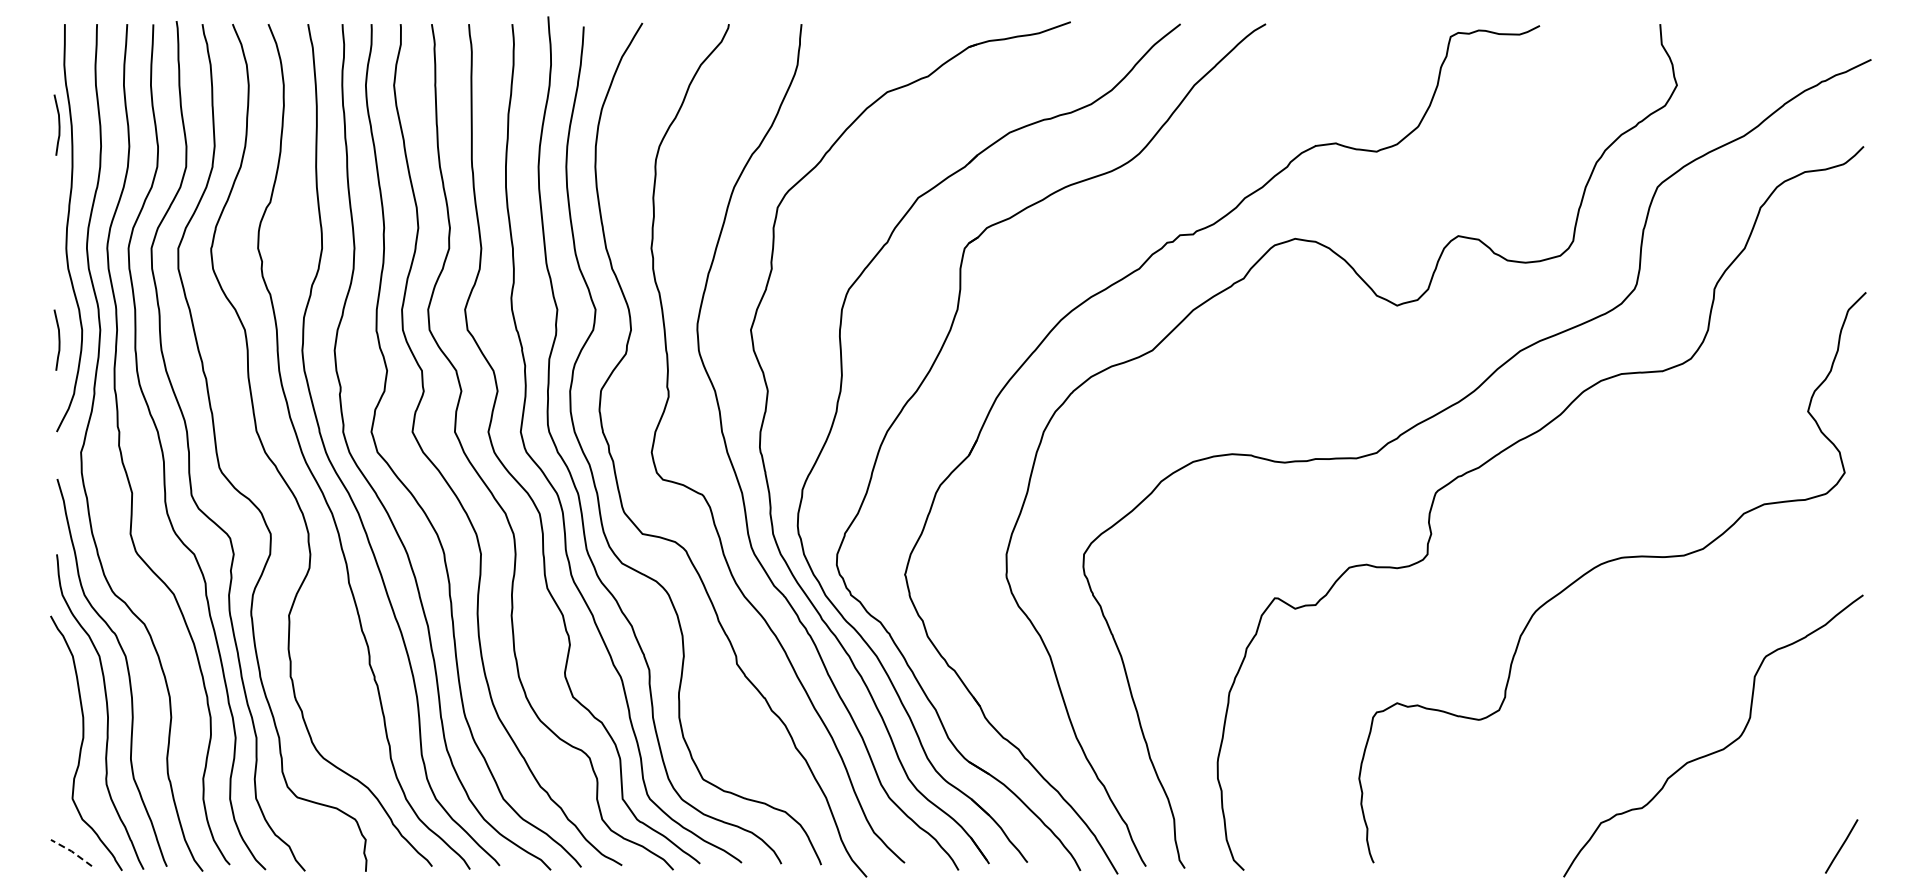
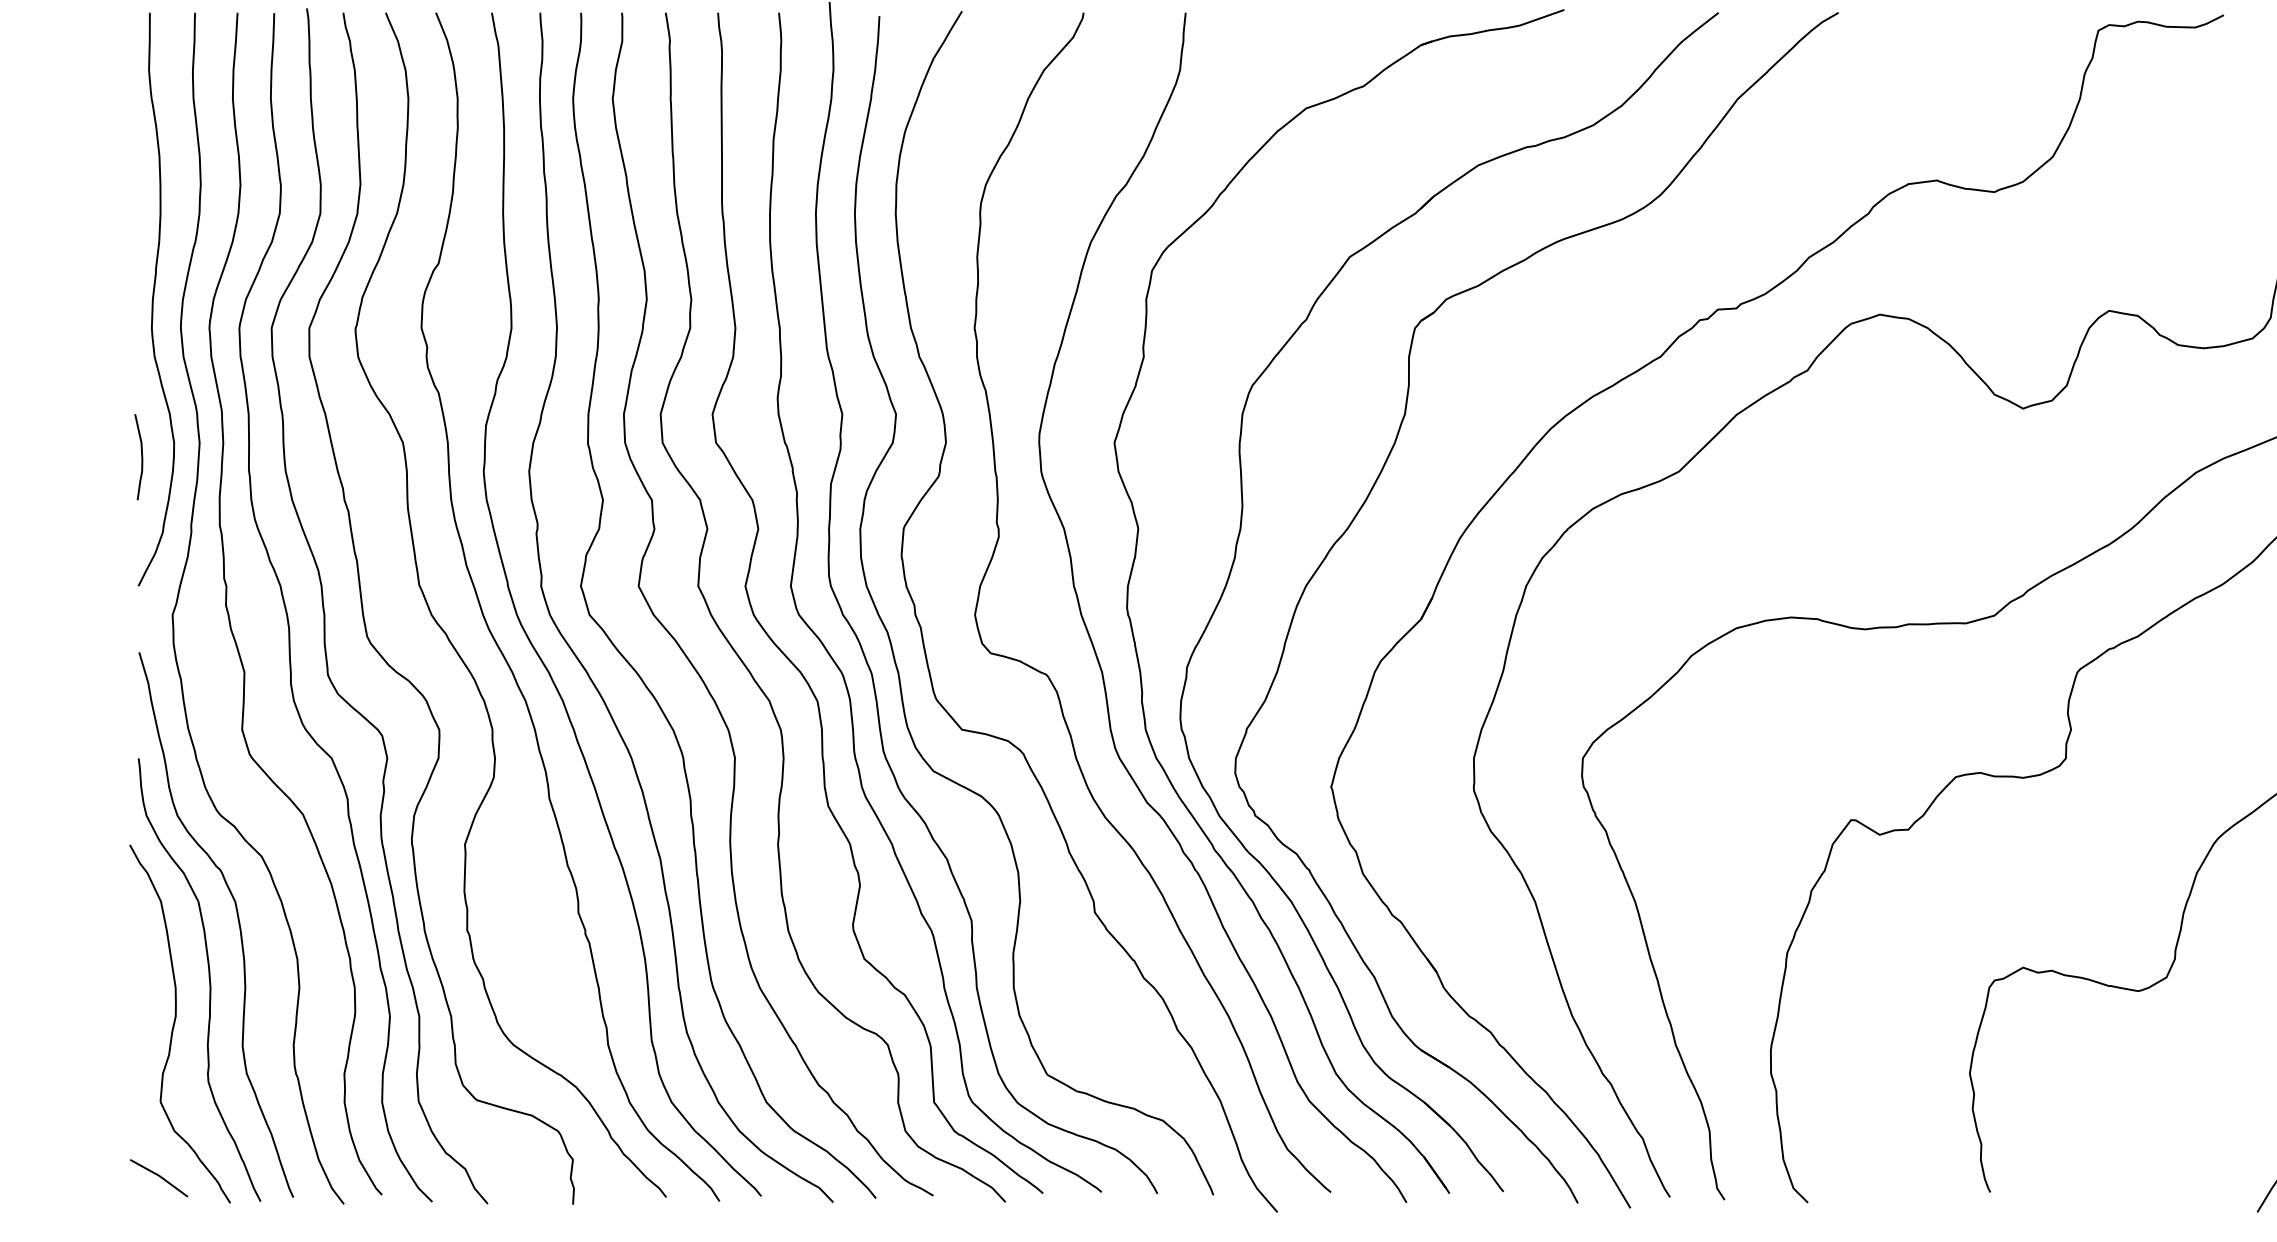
curve: (58, 124) -> (140, 153), removed
line: (71, 851) -> (159, 1176), dashed -> solid

